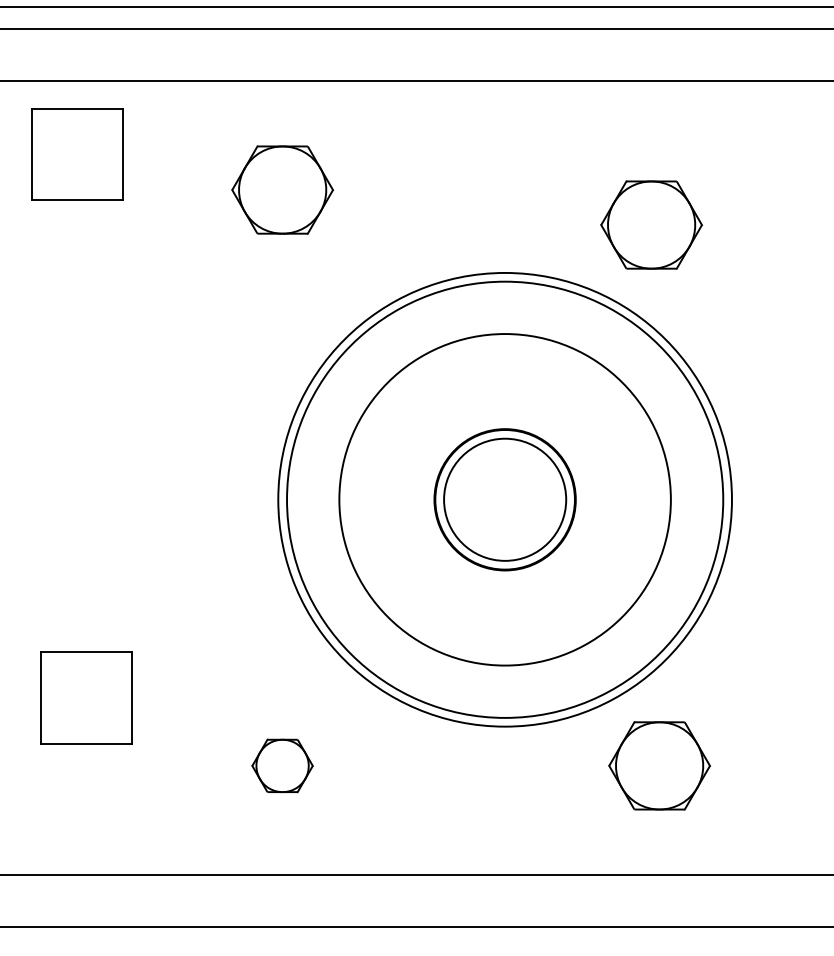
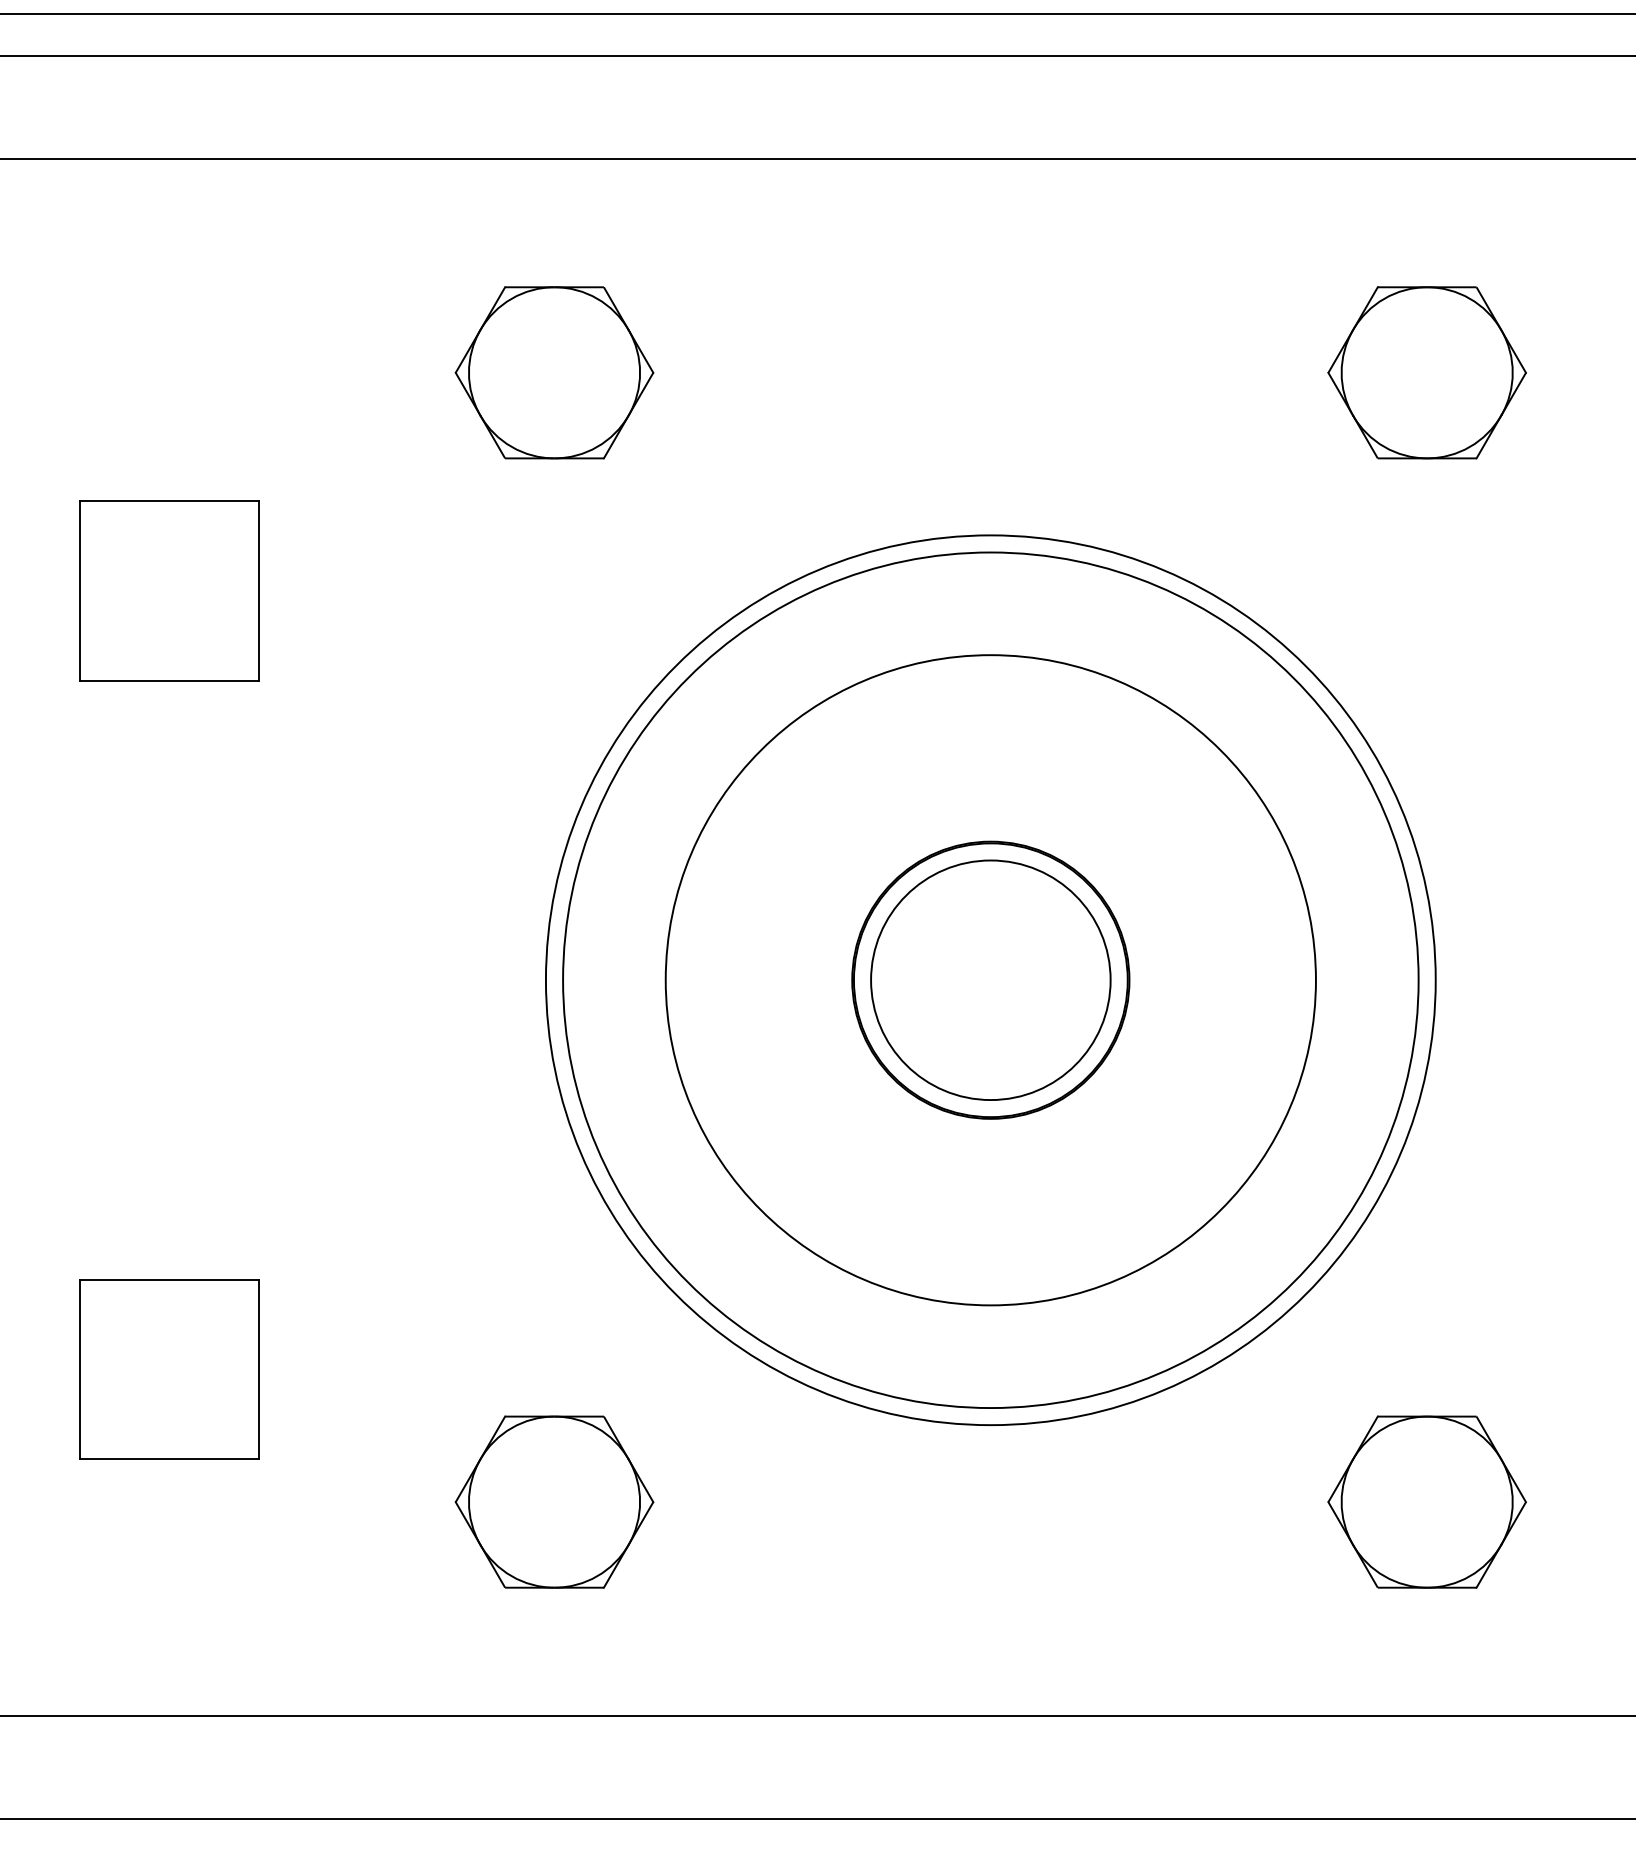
part: (77, 154) -> (169, 591), moved
part: (651, 224) -> (1426, 371), moved
part: (282, 765) -> (554, 1501), size x1.67
part: (659, 765) -> (1426, 1501), moved

